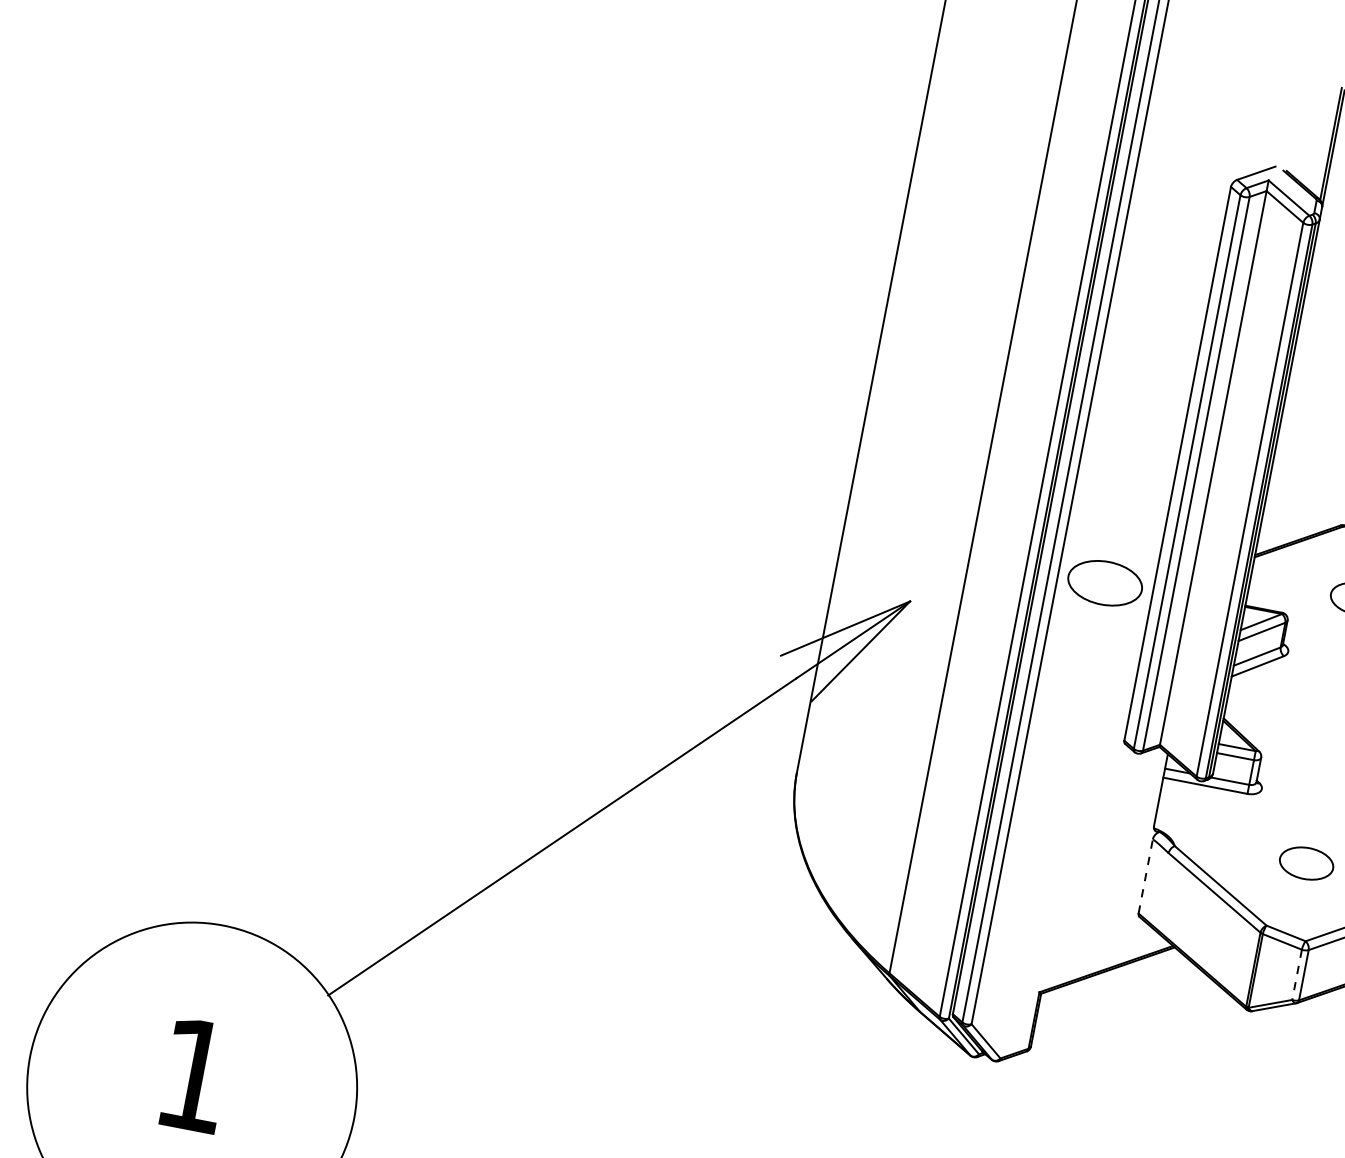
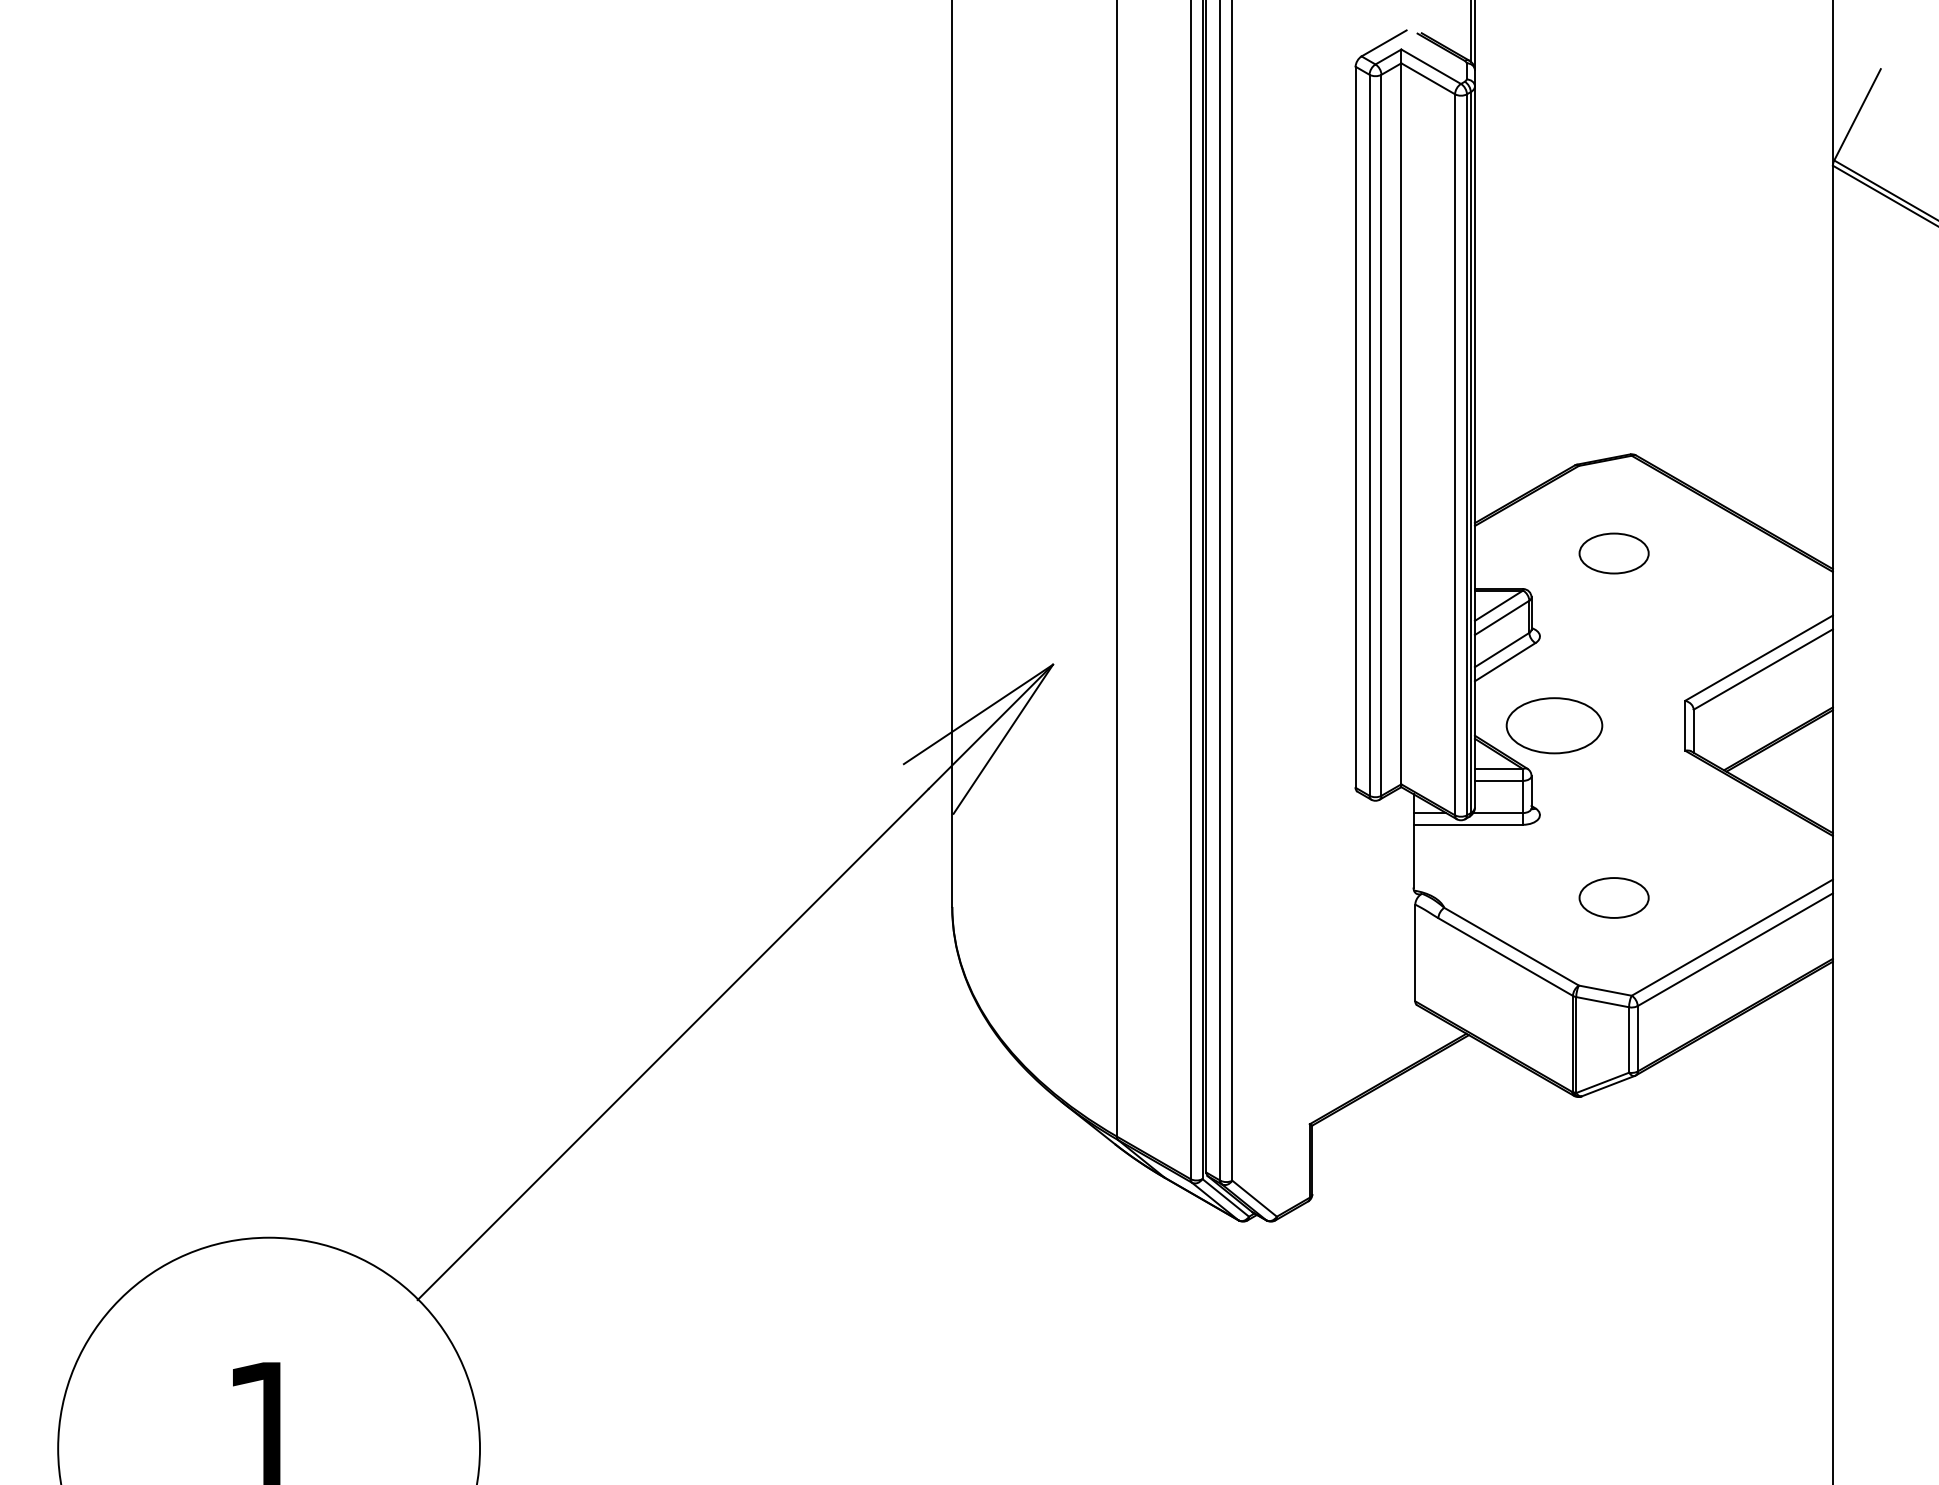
part: (1105, 583) -> (1554, 725), moved
line: (1145, 876) -> (1415, 952), dashed -> solid
line: (1297, 974) -> (1629, 1039), dashed -> solid

